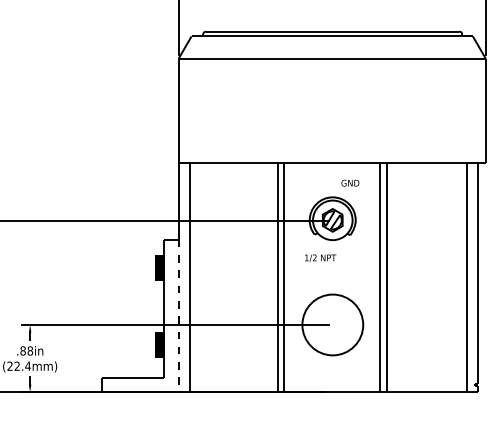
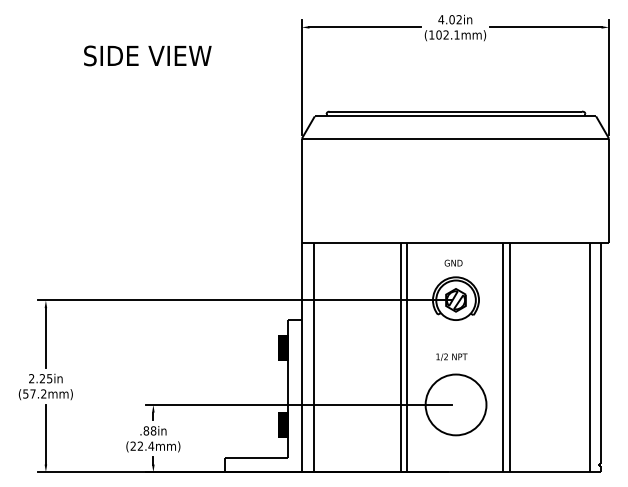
text: (350, 182) -> (453, 262), moved
text: (320, 257) -> (451, 356), moved
line: (178, 316) -> (301, 396), dashed -> solid

